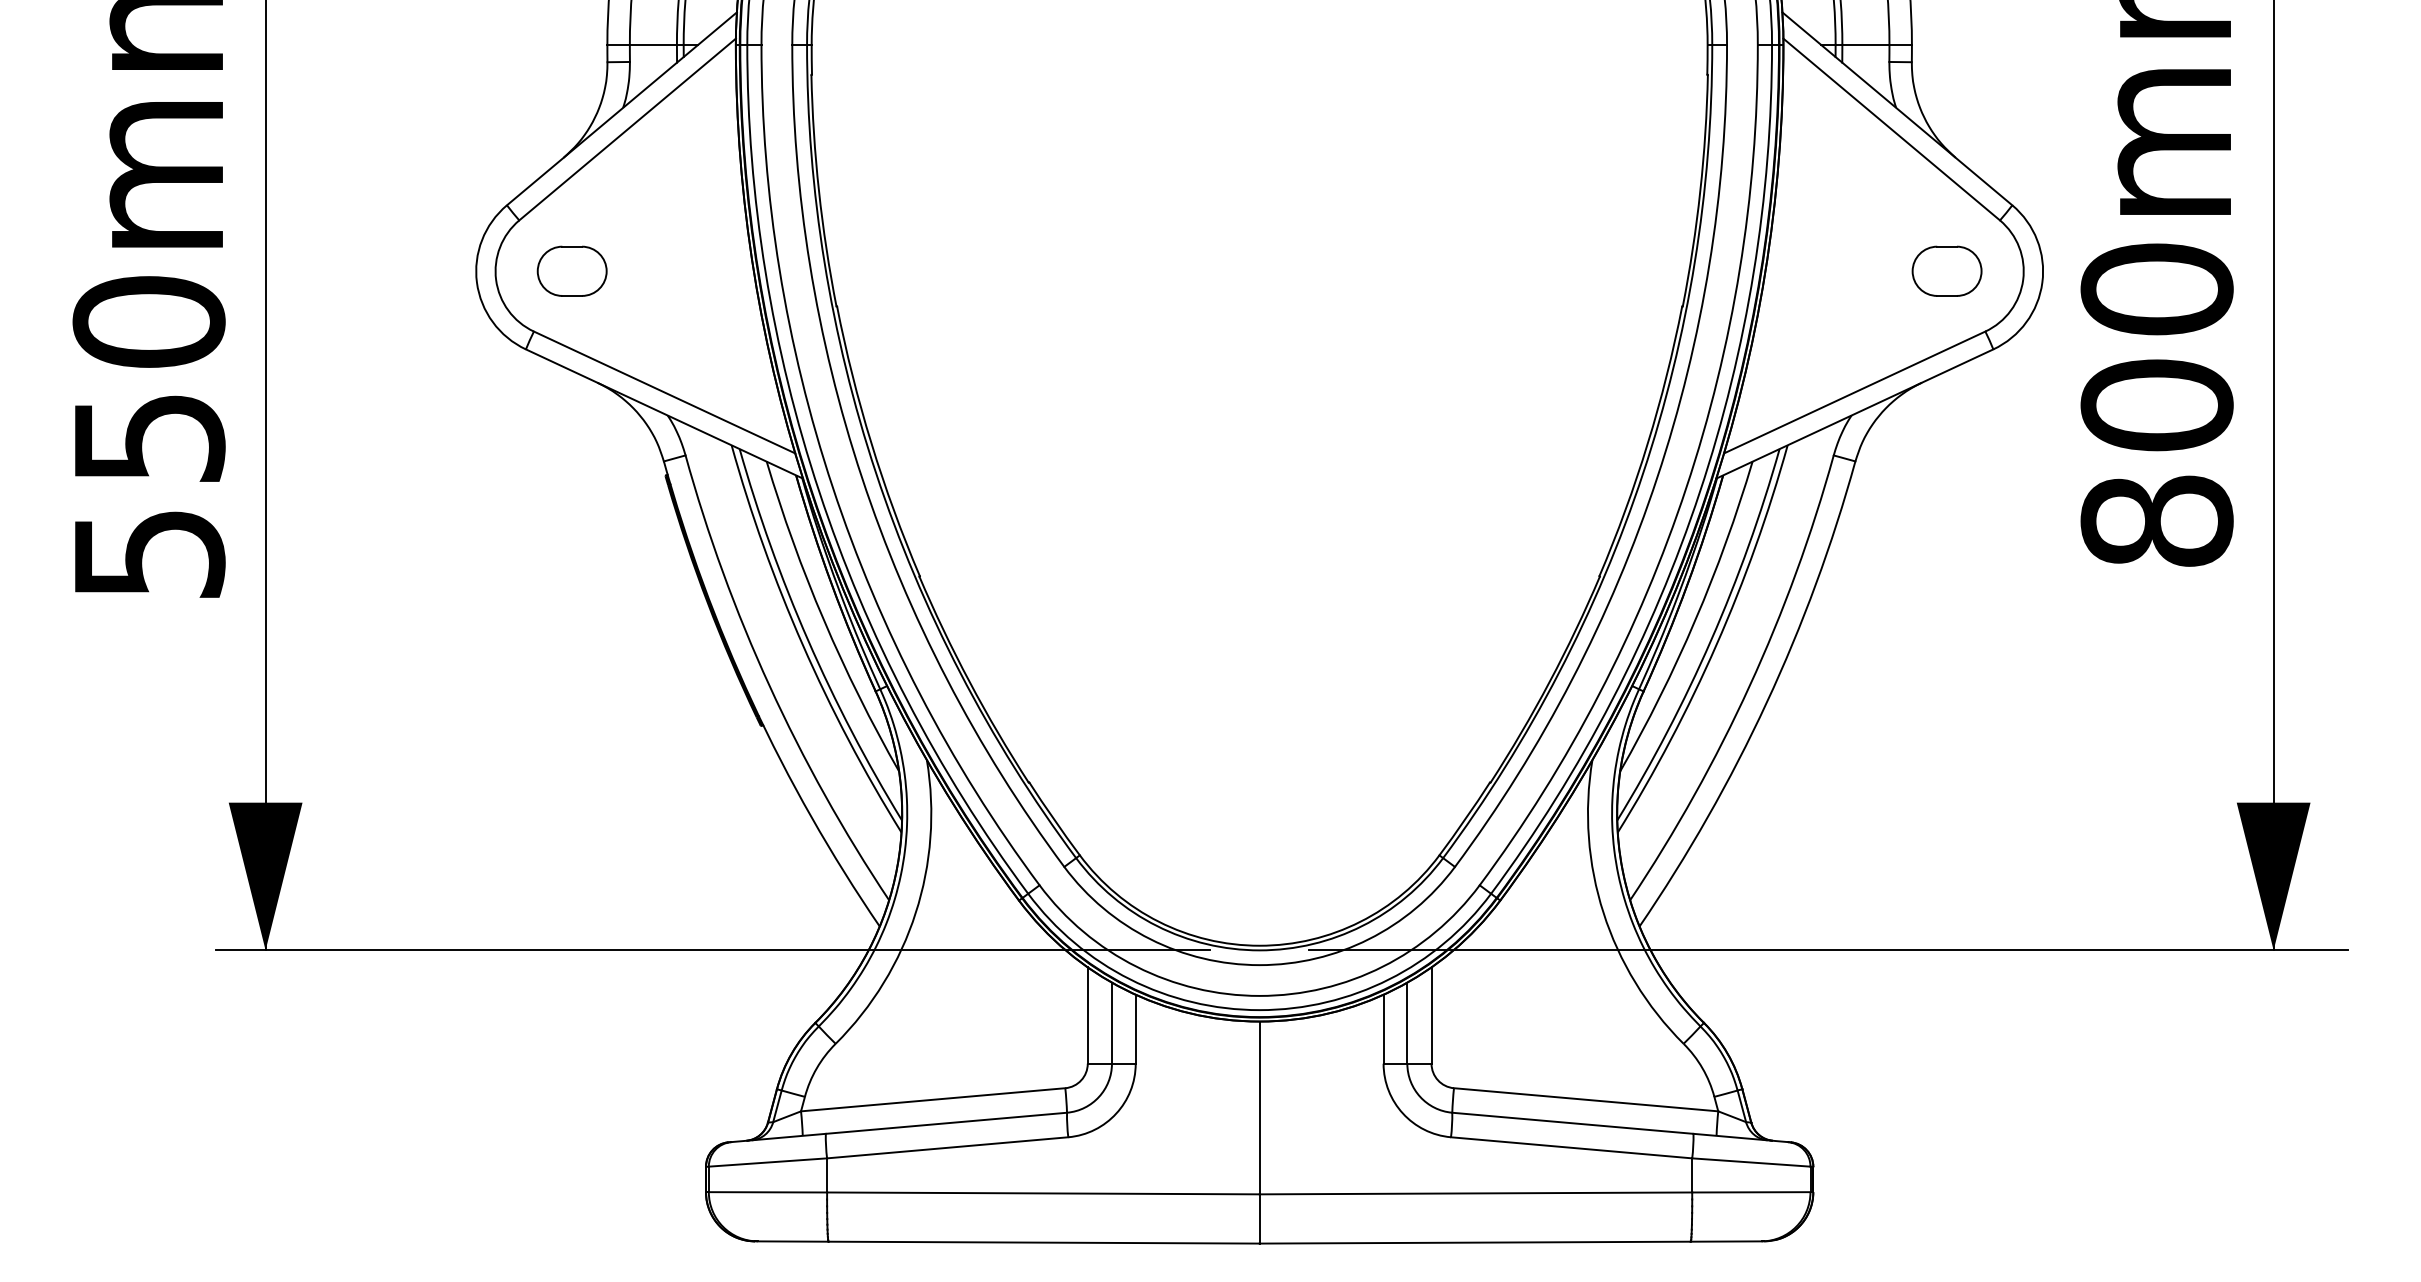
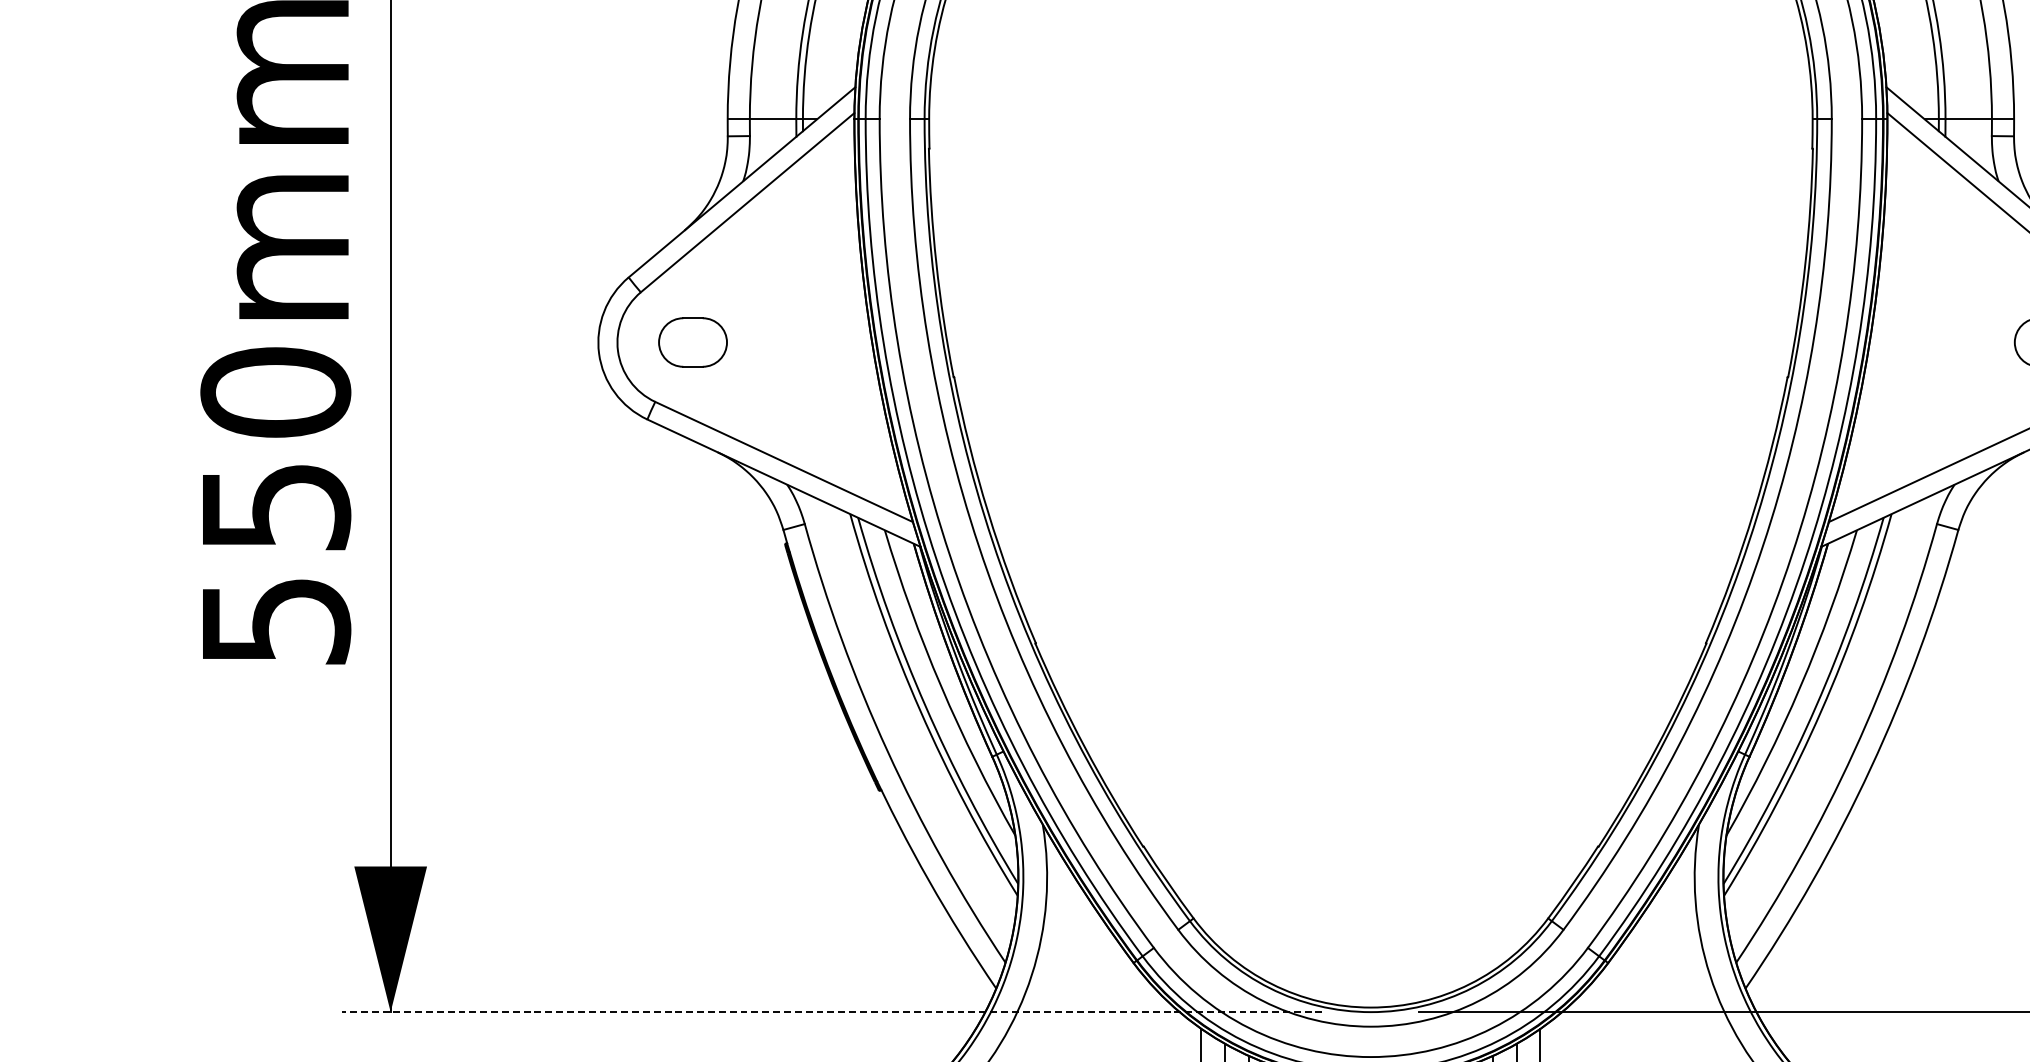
line: (712, 950) -> (831, 1012), solid -> dashed

